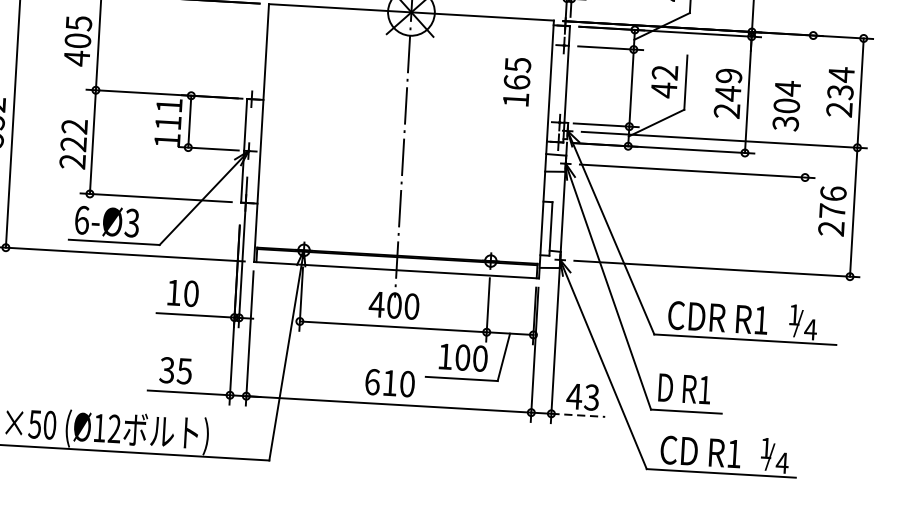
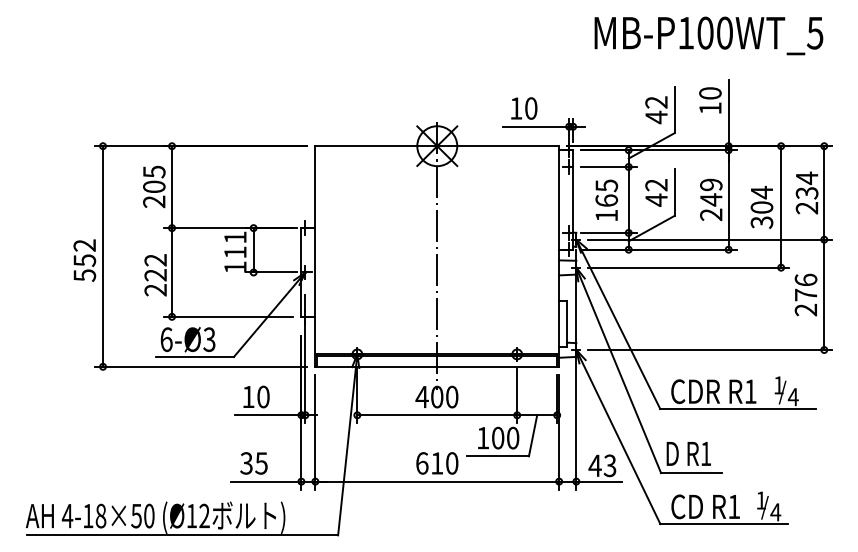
text: (77, 57) -> (154, 201), 405 -> 205
text: (516, 80) -> (606, 199), moved
line: (809, 106) -> (781, 206), added
line: (578, 415) -> (599, 481), dashed -> solid

